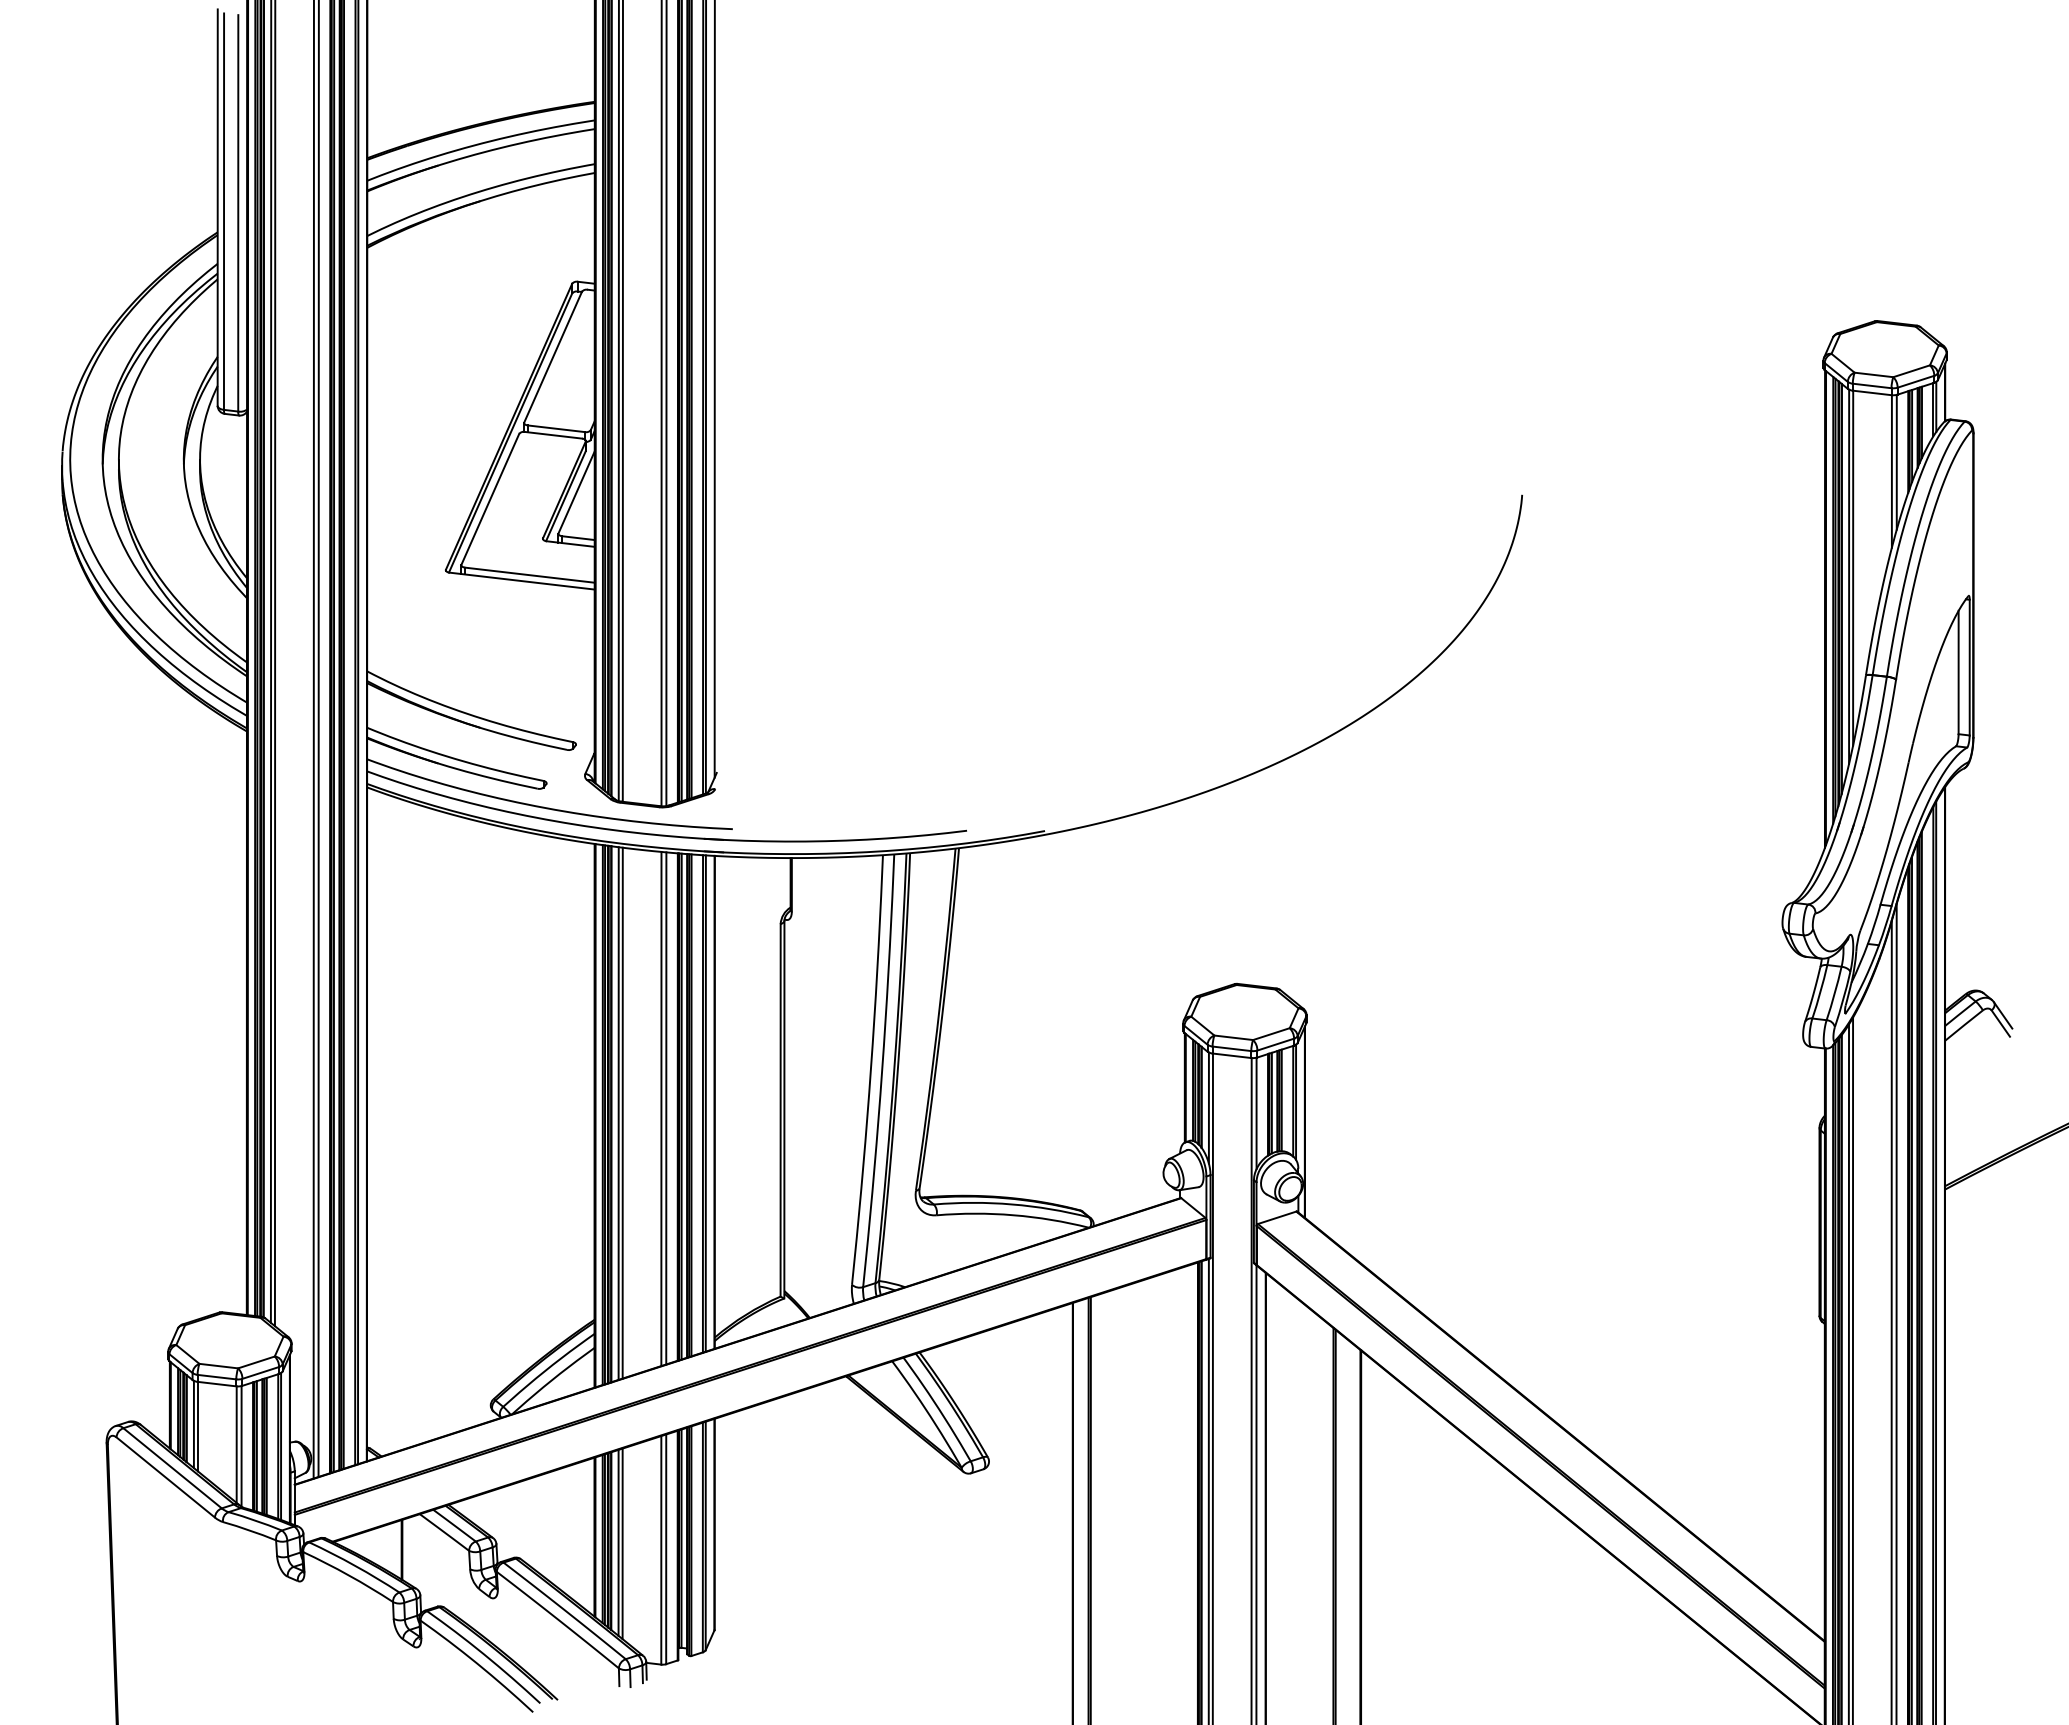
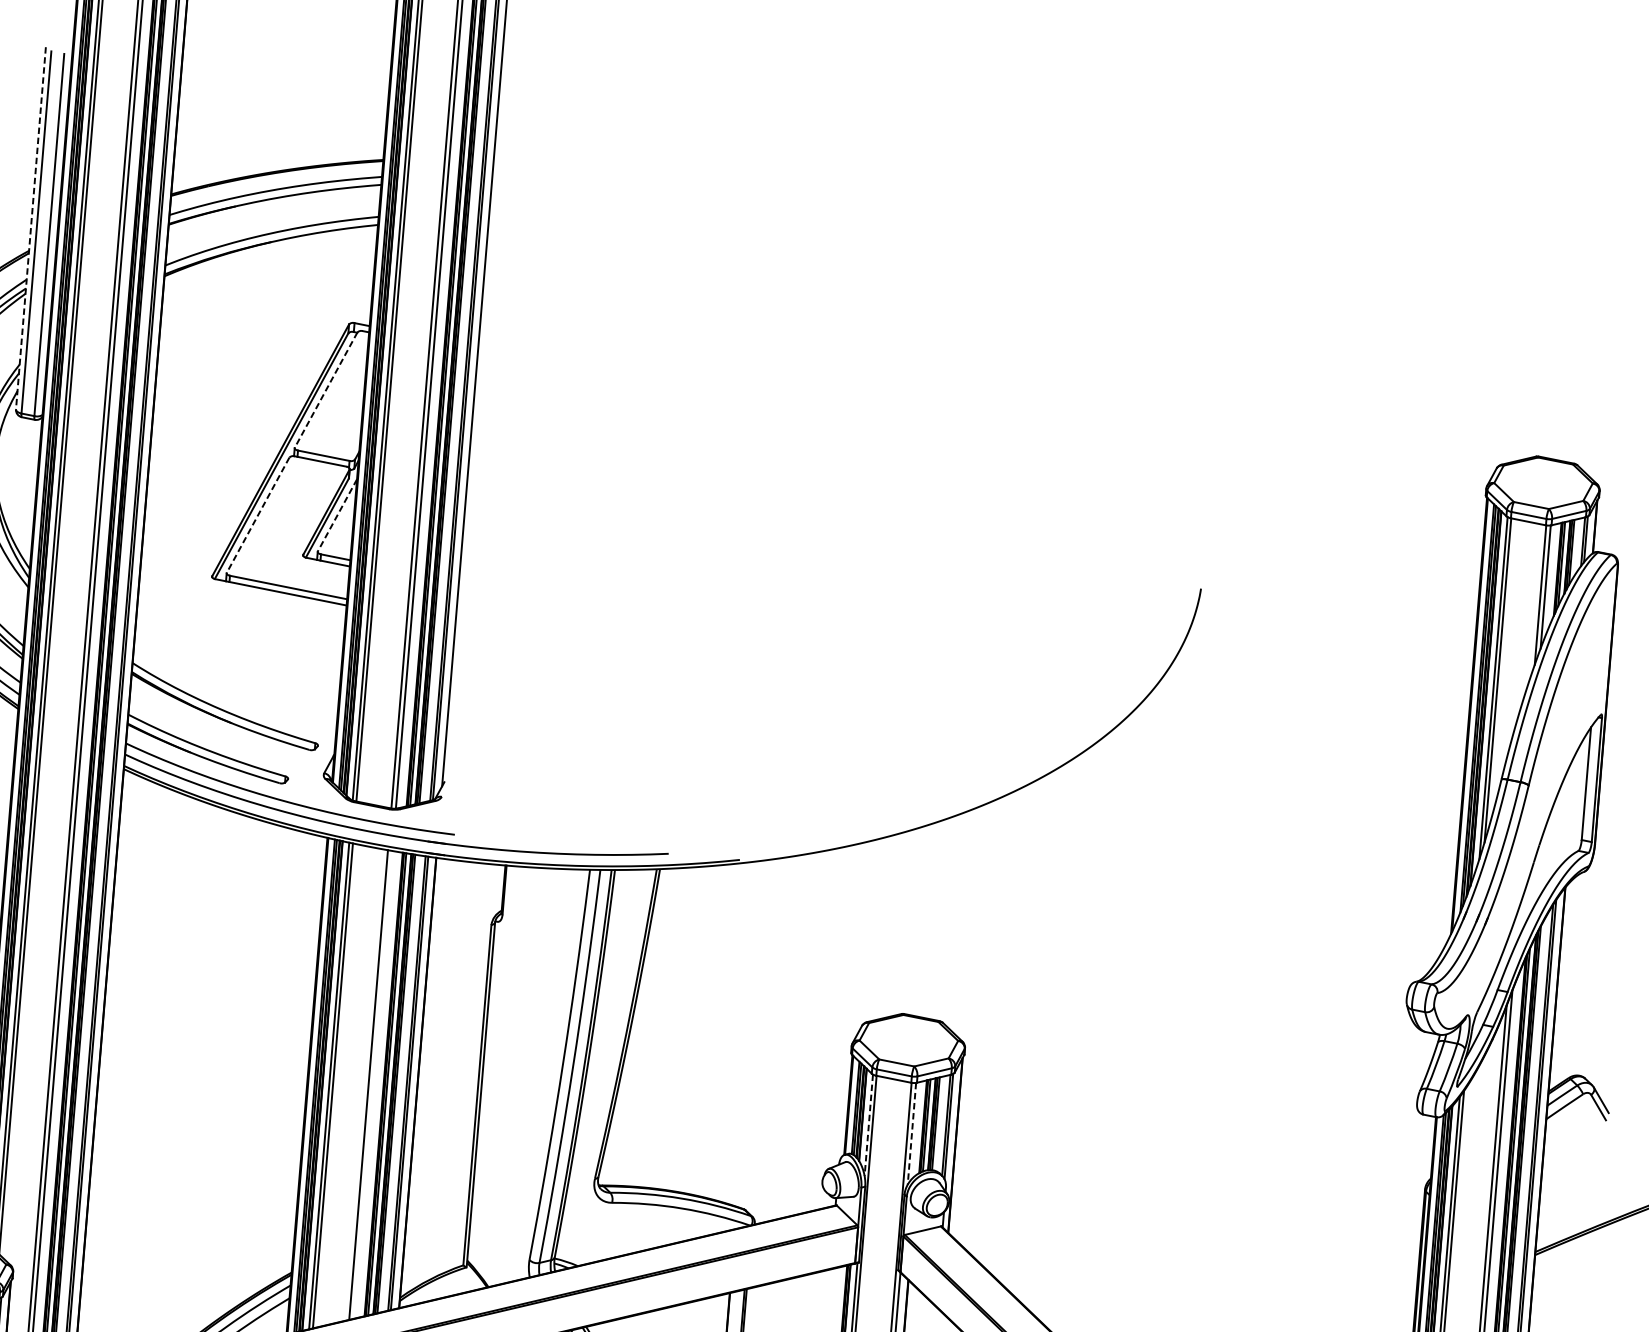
line: (217, 208) -> (30, 229), solid -> dashed
line: (552, 357) -> (325, 390), solid -> dashed
line: (576, 492) -> (337, 515), solid -> dashed
line: (490, 499) -> (258, 515), solid -> dashed
line: (666, 1108) -> (373, 1084), removed
line: (1208, 1108) -> (868, 1125), solid -> dashed
line: (1256, 1113) -> (911, 1133), solid -> dashed

